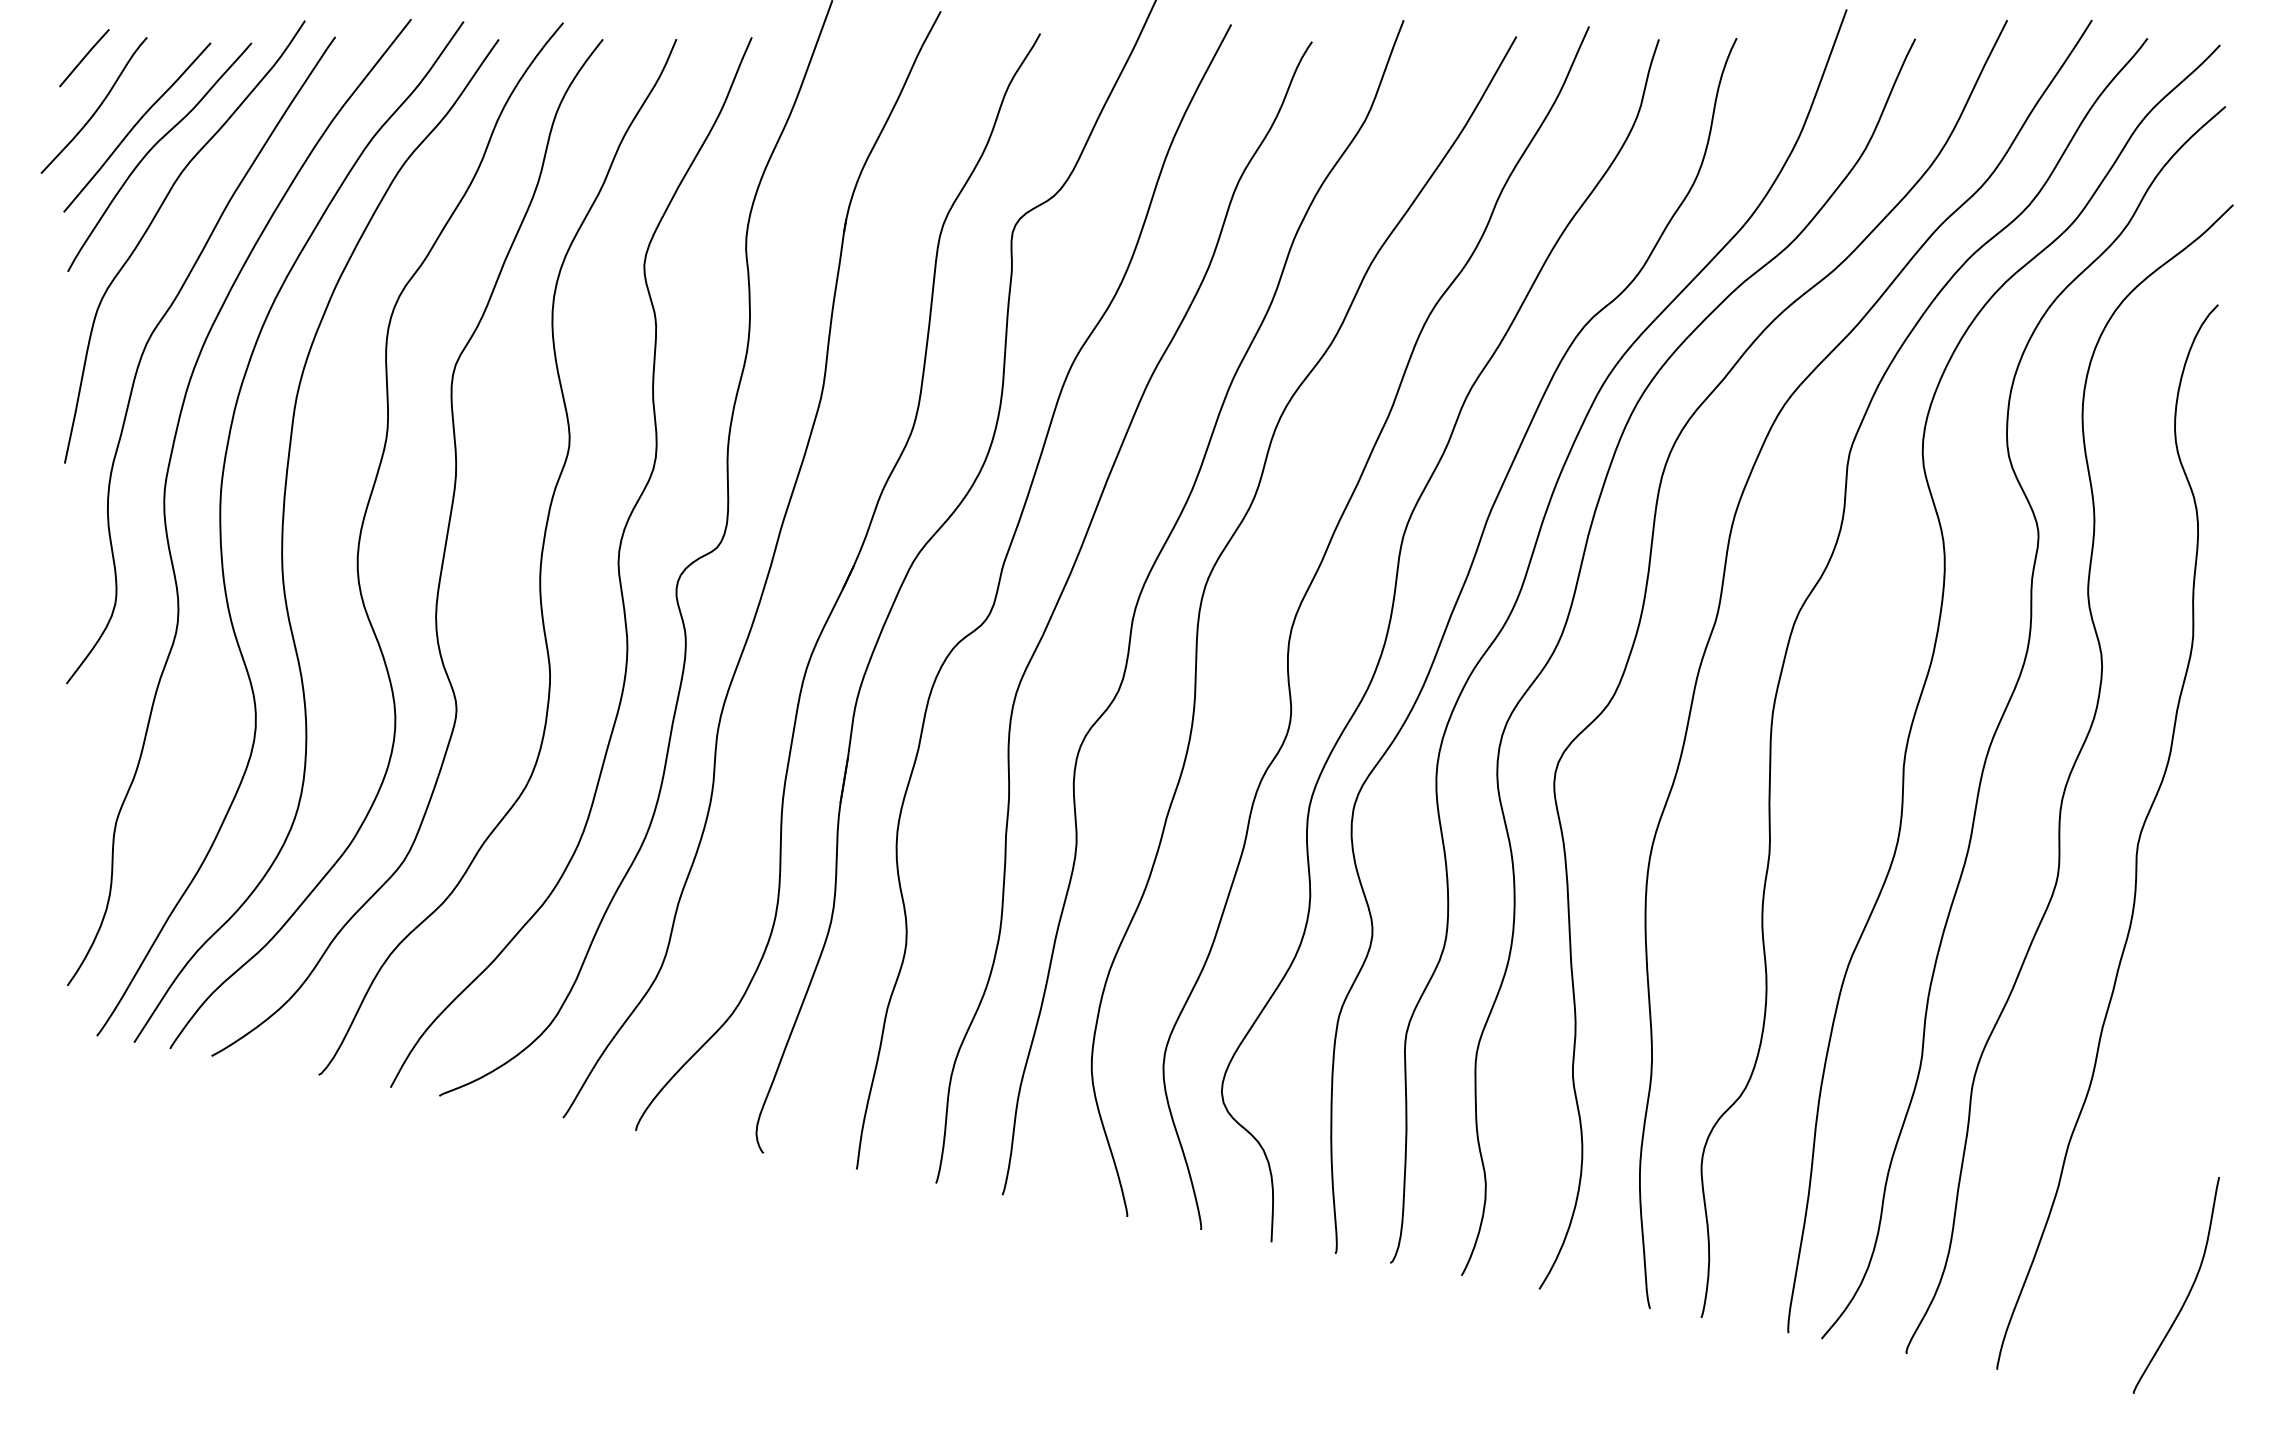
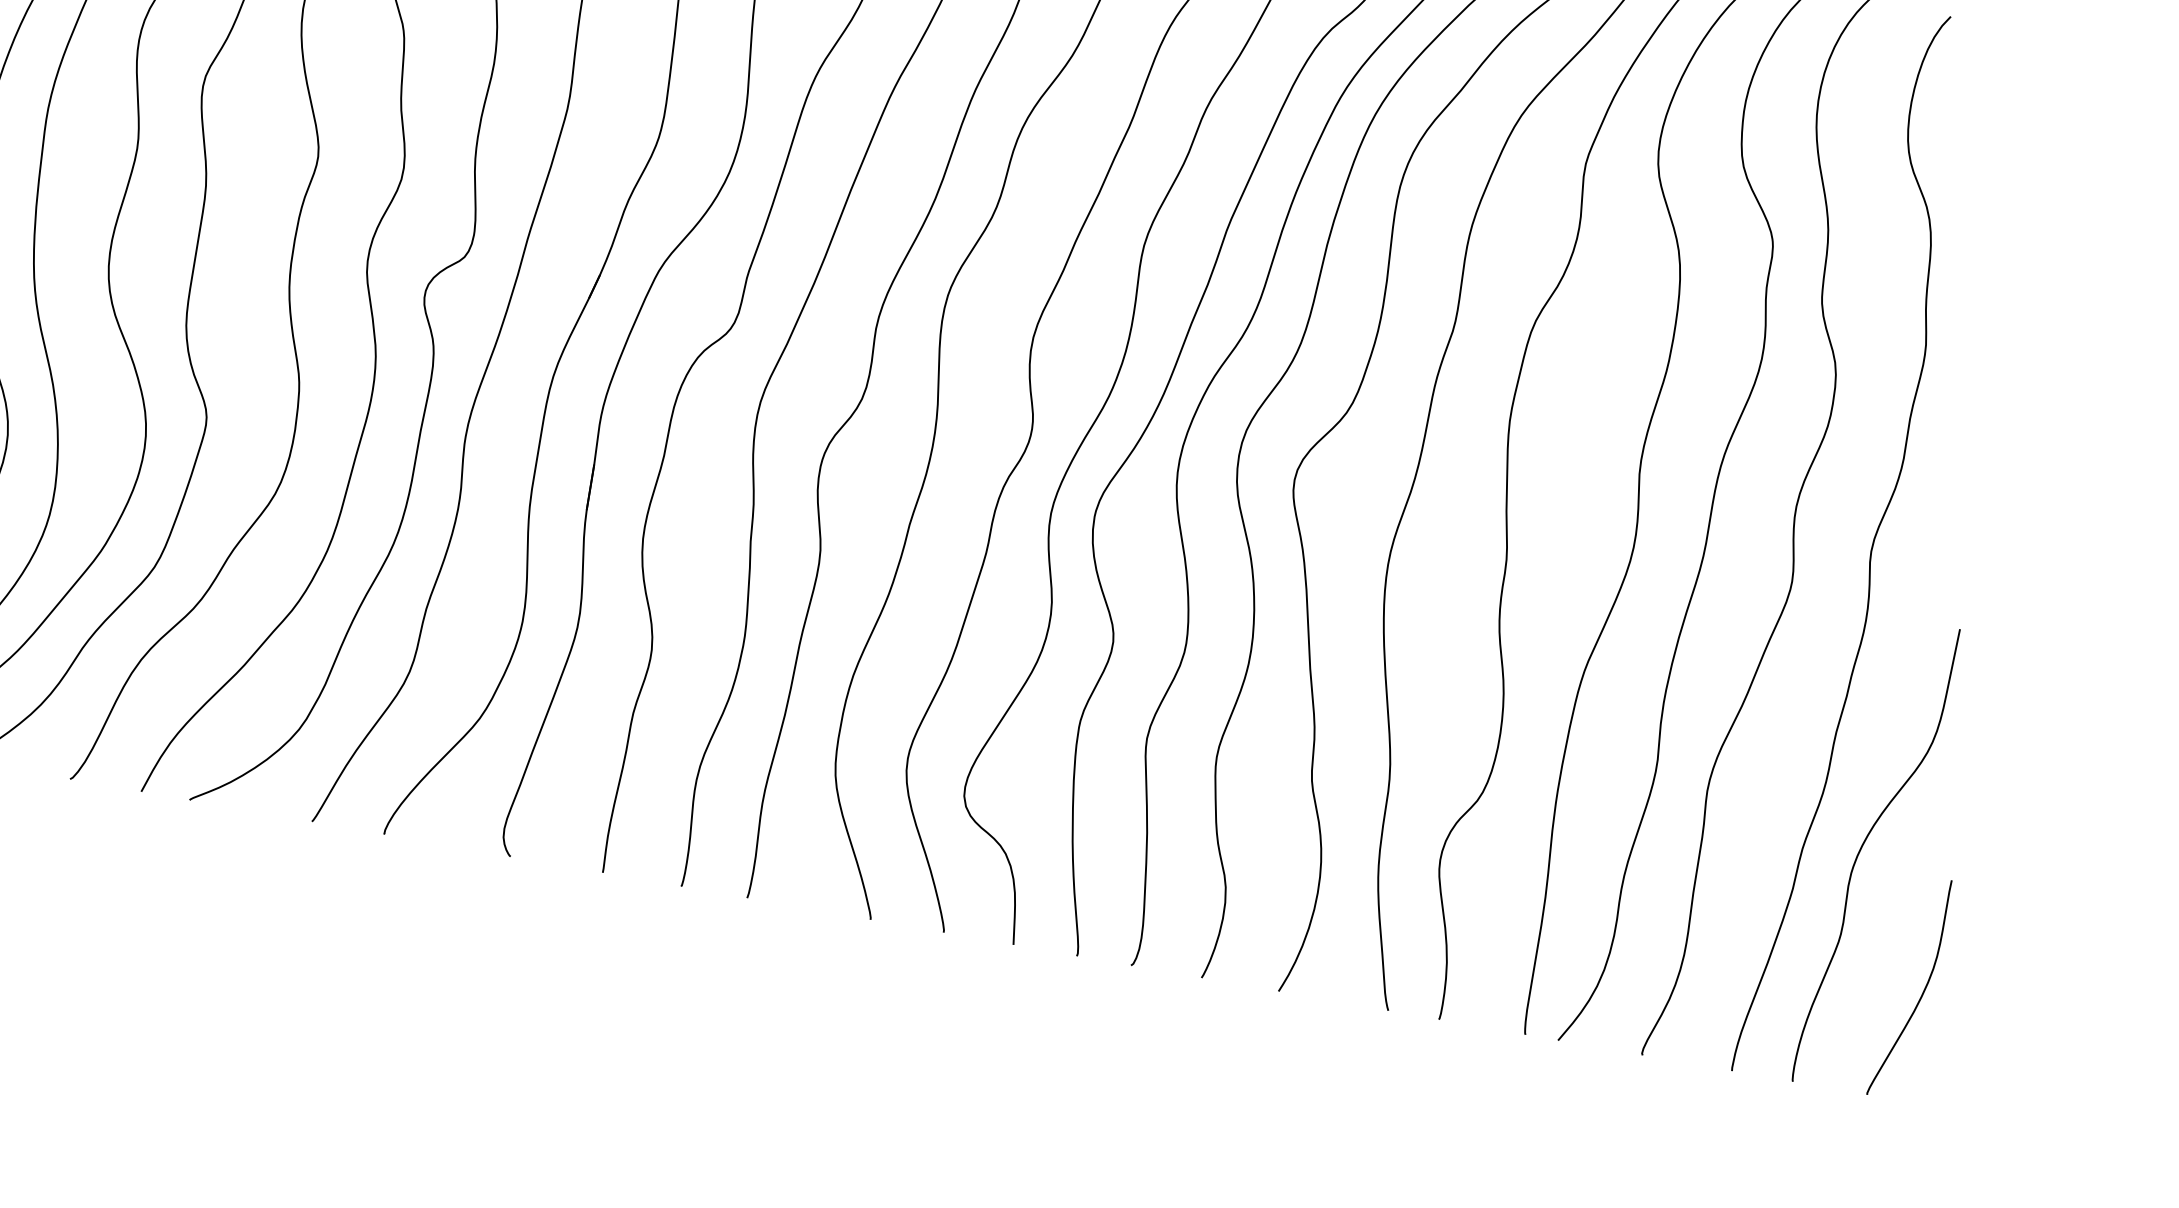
curve: (2128, 1145) -> (1862, 849), added

